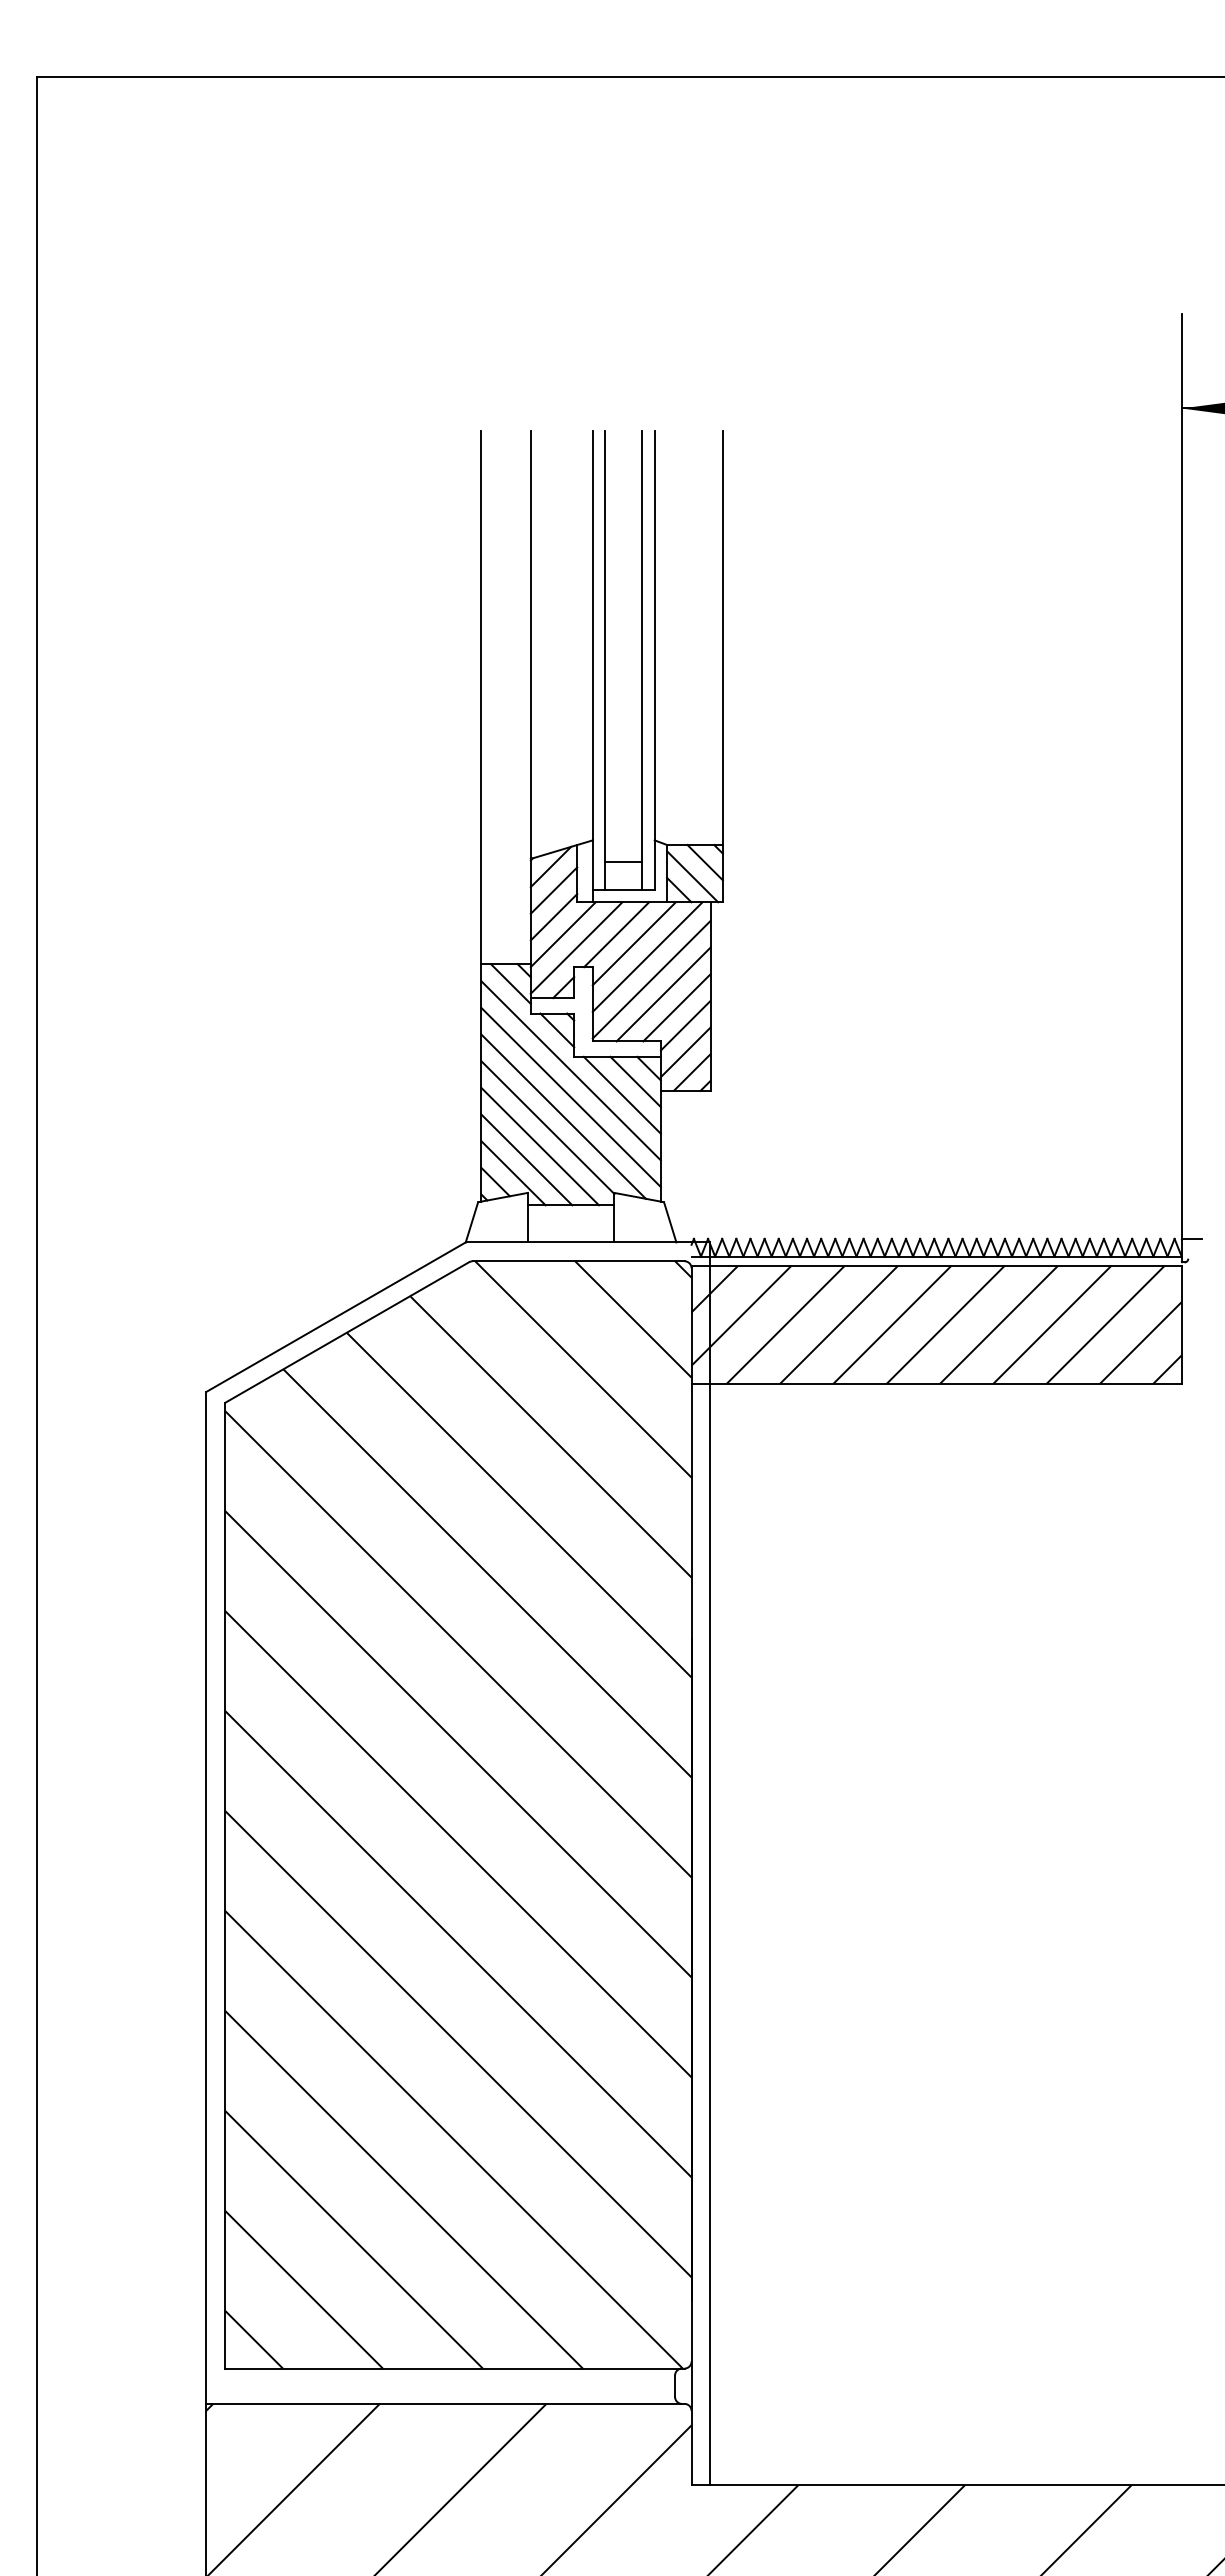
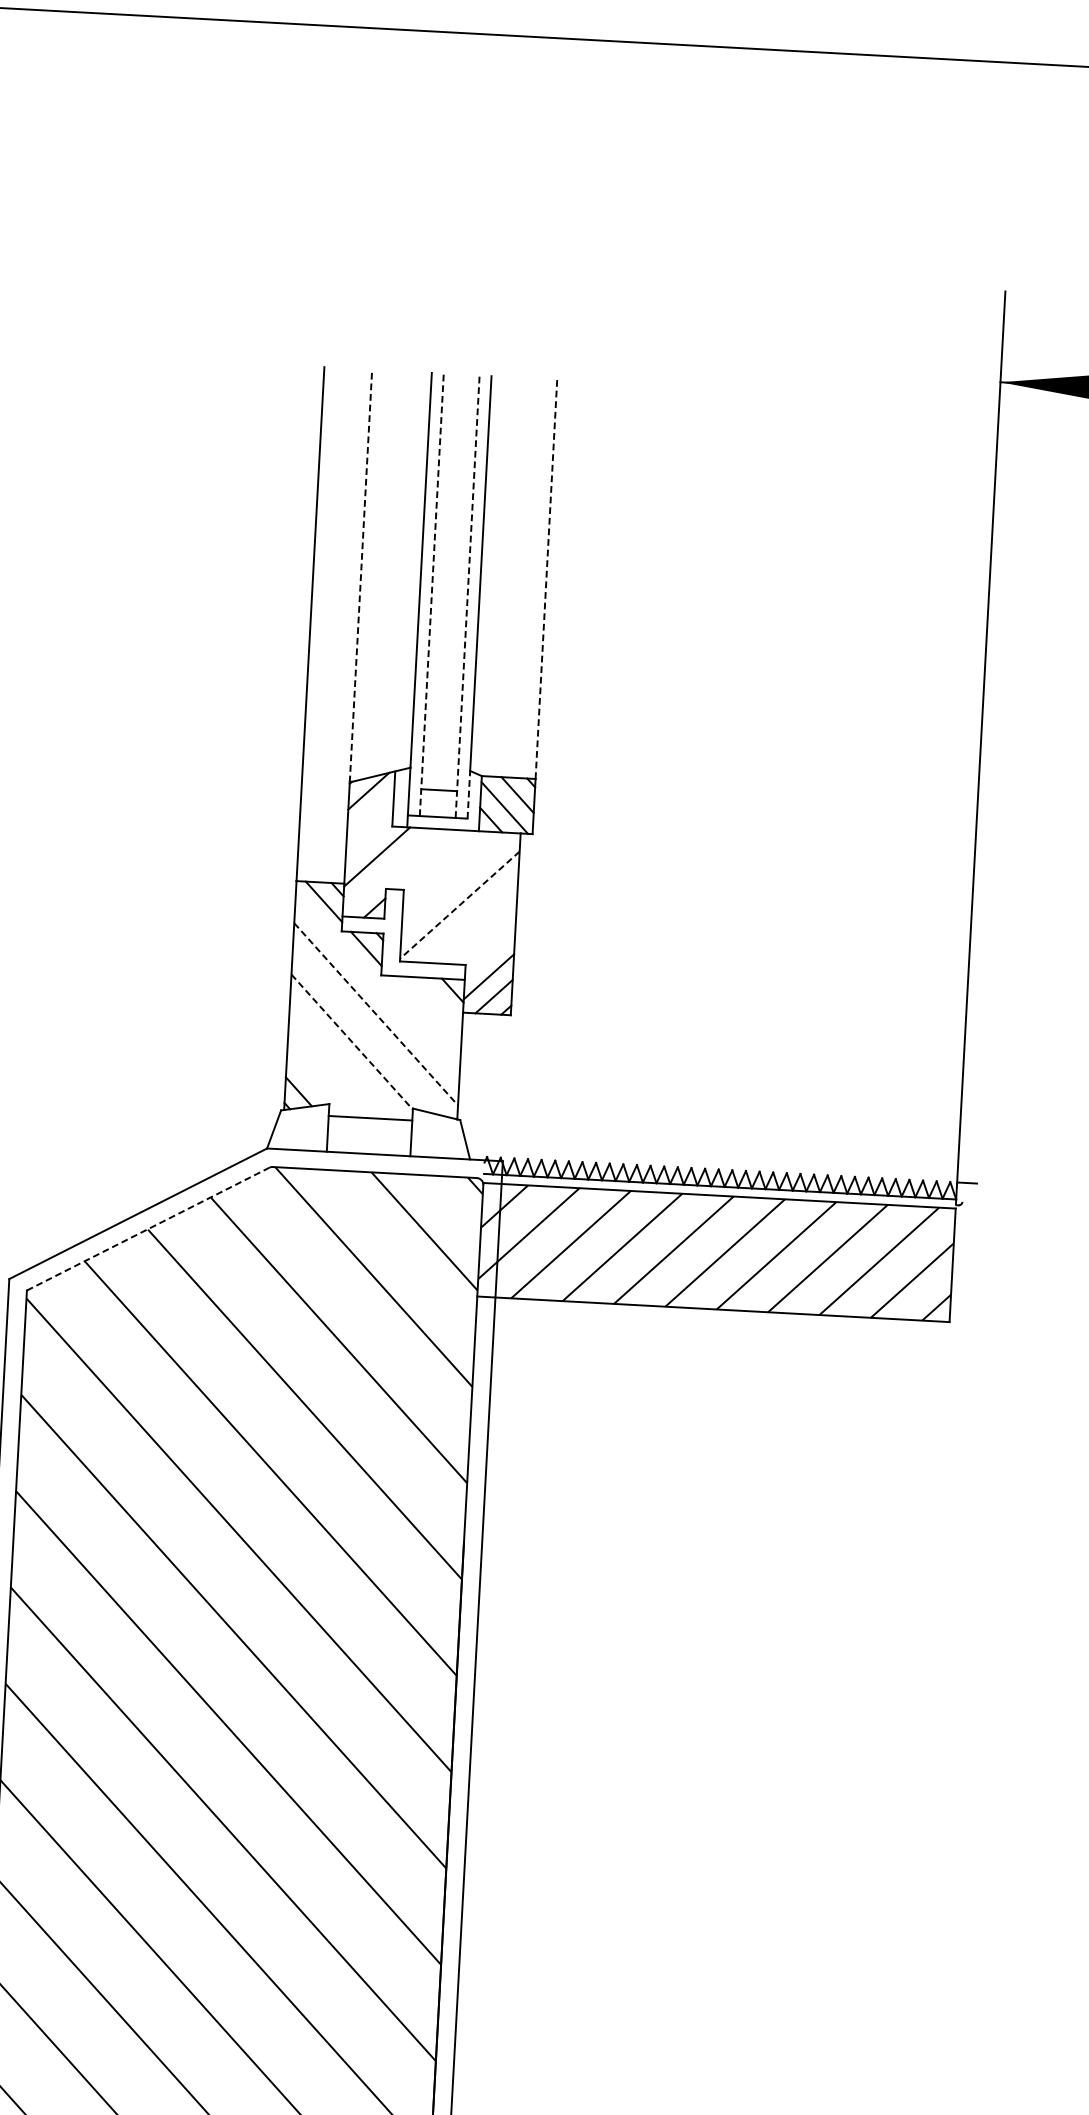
line: (722, 637) -> (546, 579), solid -> dashed
line: (530, 644) -> (360, 575), solid -> dashed
line: (605, 660) -> (432, 595), solid -> dashed
line: (642, 660) -> (467, 596), solid -> dashed
line: (654, 865) -> (468, 795), solid -> dashed
line: (553, 890) -> (370, 813), removed
line: (553, 917) -> (368, 839), removed
line: (616, 934) -> (428, 859), removed
line: (633, 943) -> (444, 869), removed
line: (576, 947) -> (389, 870), removed
line: (647, 956) -> (457, 882), removed
line: (651, 980) -> (459, 905), solid -> dashed
line: (663, 994) -> (470, 919), removed
line: (676, 1007) -> (482, 933), removed
line: (685, 1025) -> (490, 950), removed
line: (570, 1070) -> (376, 988), removed
line: (635, 1081) -> (439, 1002), removed
line: (621, 1094) -> (424, 1014), removed
line: (571, 1097) -> (376, 1014), solid -> dashed
line: (563, 1116) -> (367, 1032), removed
line: (548, 1127) -> (352, 1042), solid -> dashed
line: (540, 1146) -> (344, 1059), removed
line: (526, 1159) -> (329, 1071), removed
line: (513, 1173) -> (316, 1084), removed
line: (347, 1332) -> (148, 1229), solid -> dashed

